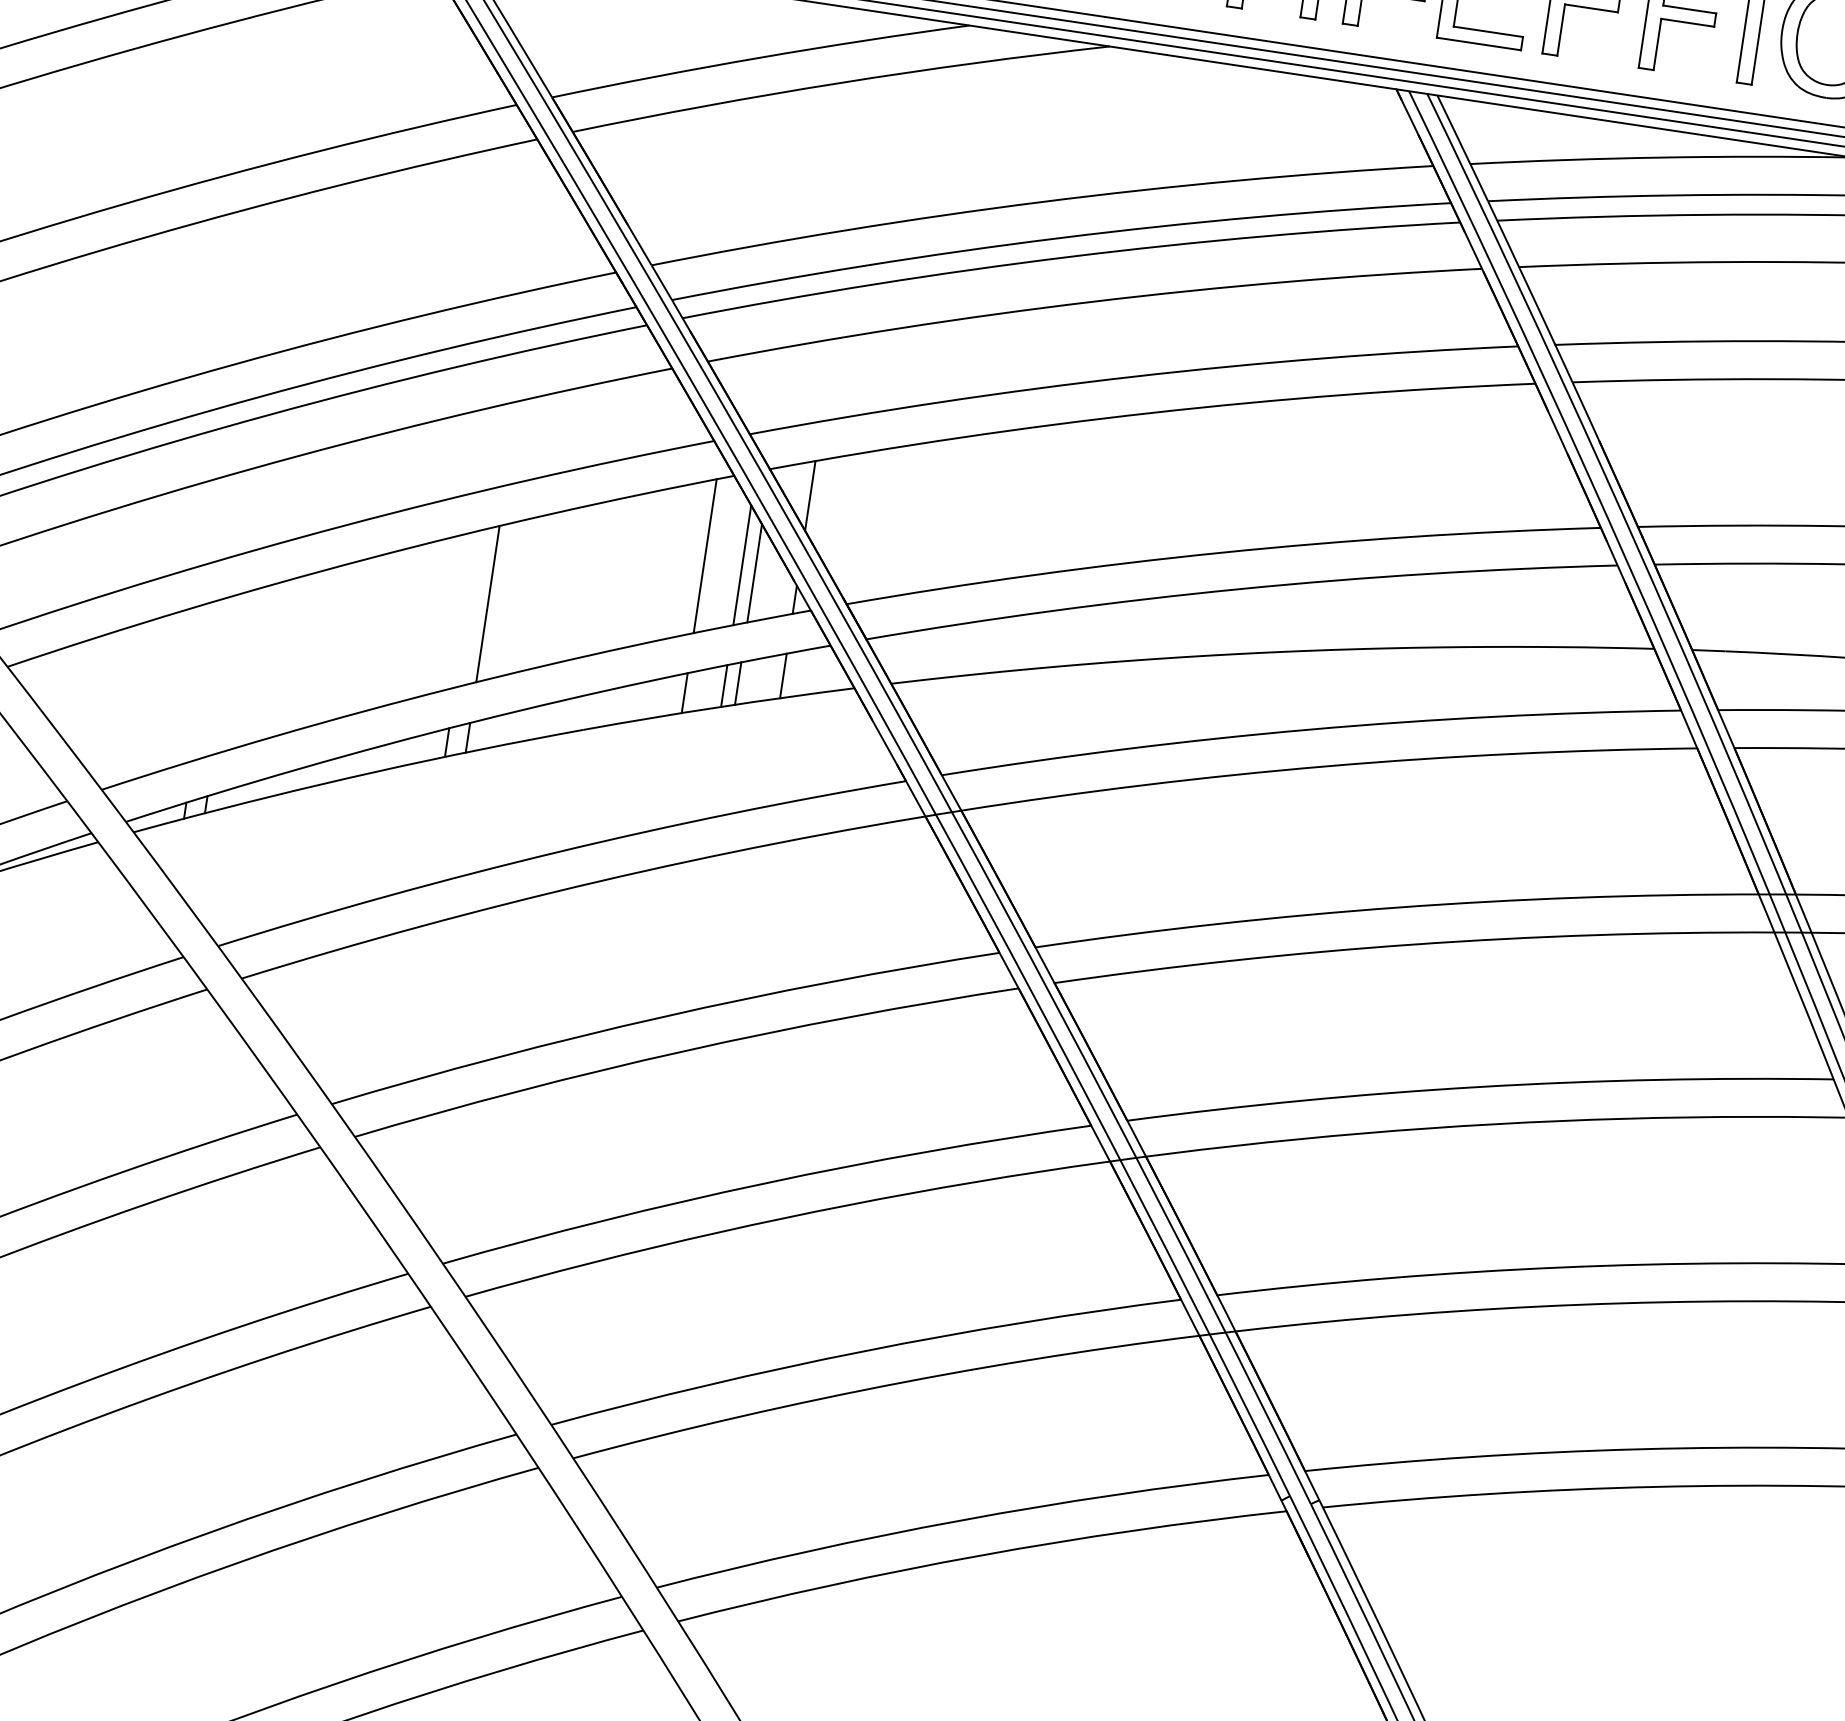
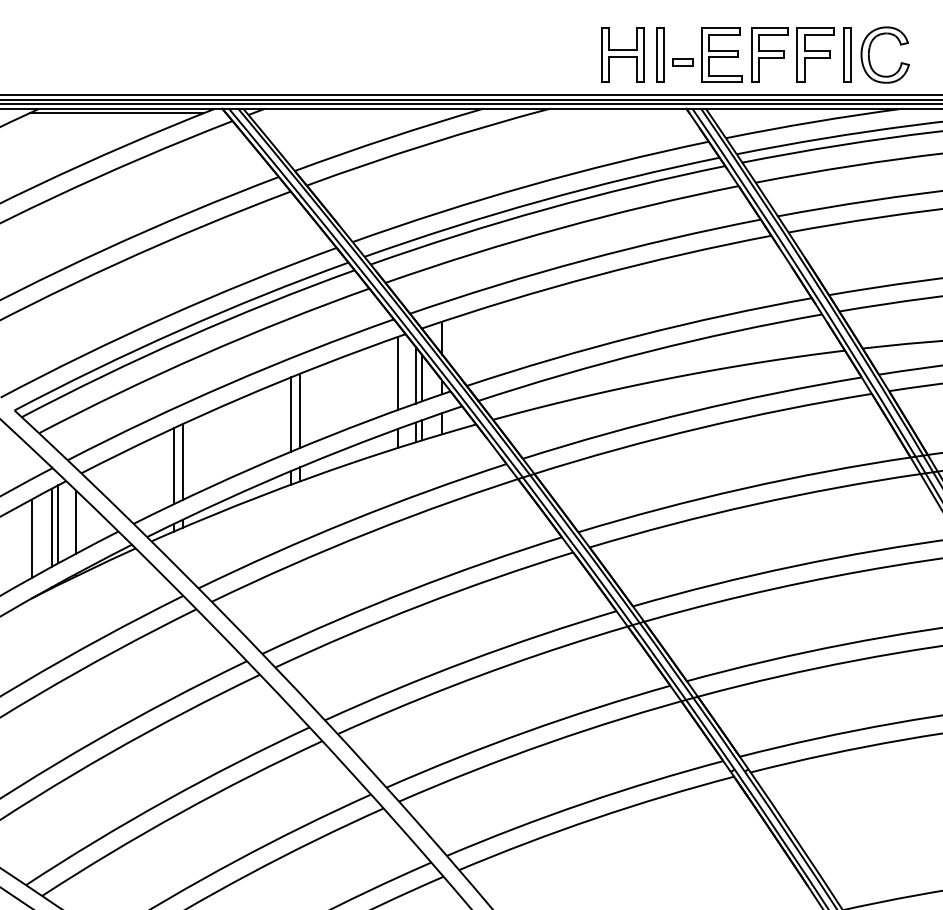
line: (466, 608) -> (290, 414), added
line: (226, 674) -> (183, 461), added
line: (203, 681) -> (173, 466), added

